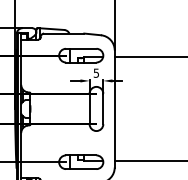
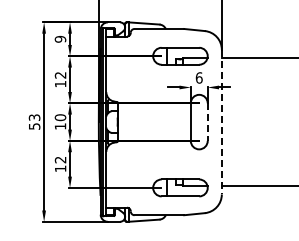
text: (95, 72) -> (198, 77), 5 -> 6
line: (103, 109) -> (207, 122), solid -> dashed
line: (114, 109) -> (221, 122), solid -> dashed

